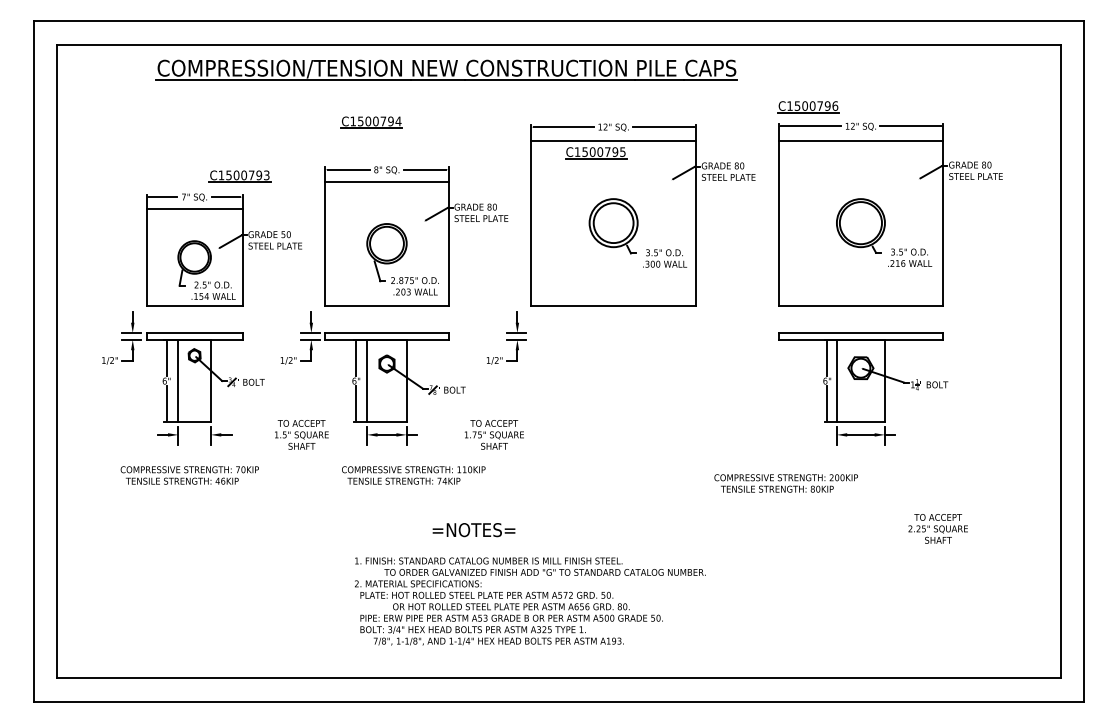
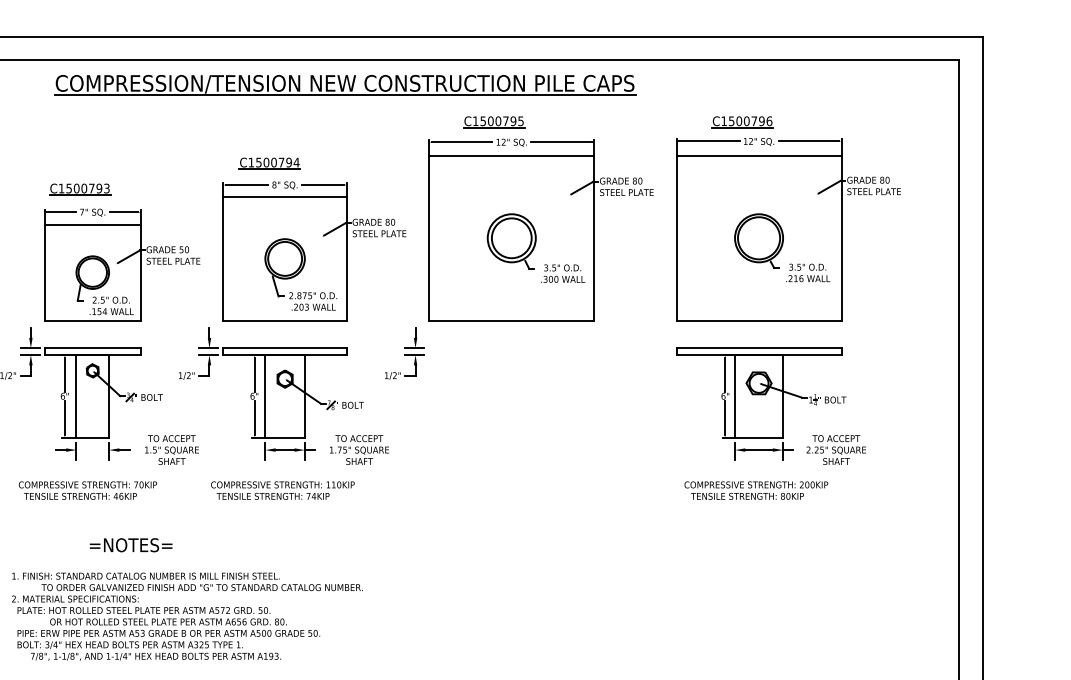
part: (808, 107) -> (742, 122), moved
part: (371, 122) -> (269, 163), moved
part: (596, 153) -> (494, 122), moved
part: (239, 176) -> (79, 189), moved
text: (301, 434) -> (171, 449), moved
text: (493, 434) -> (358, 449), moved
text: (413, 475) -> (282, 490), moved
text: (785, 483) -> (755, 490), moved
text: (937, 528) -> (835, 449), moved
text: (530, 584) -> (187, 599), moved

